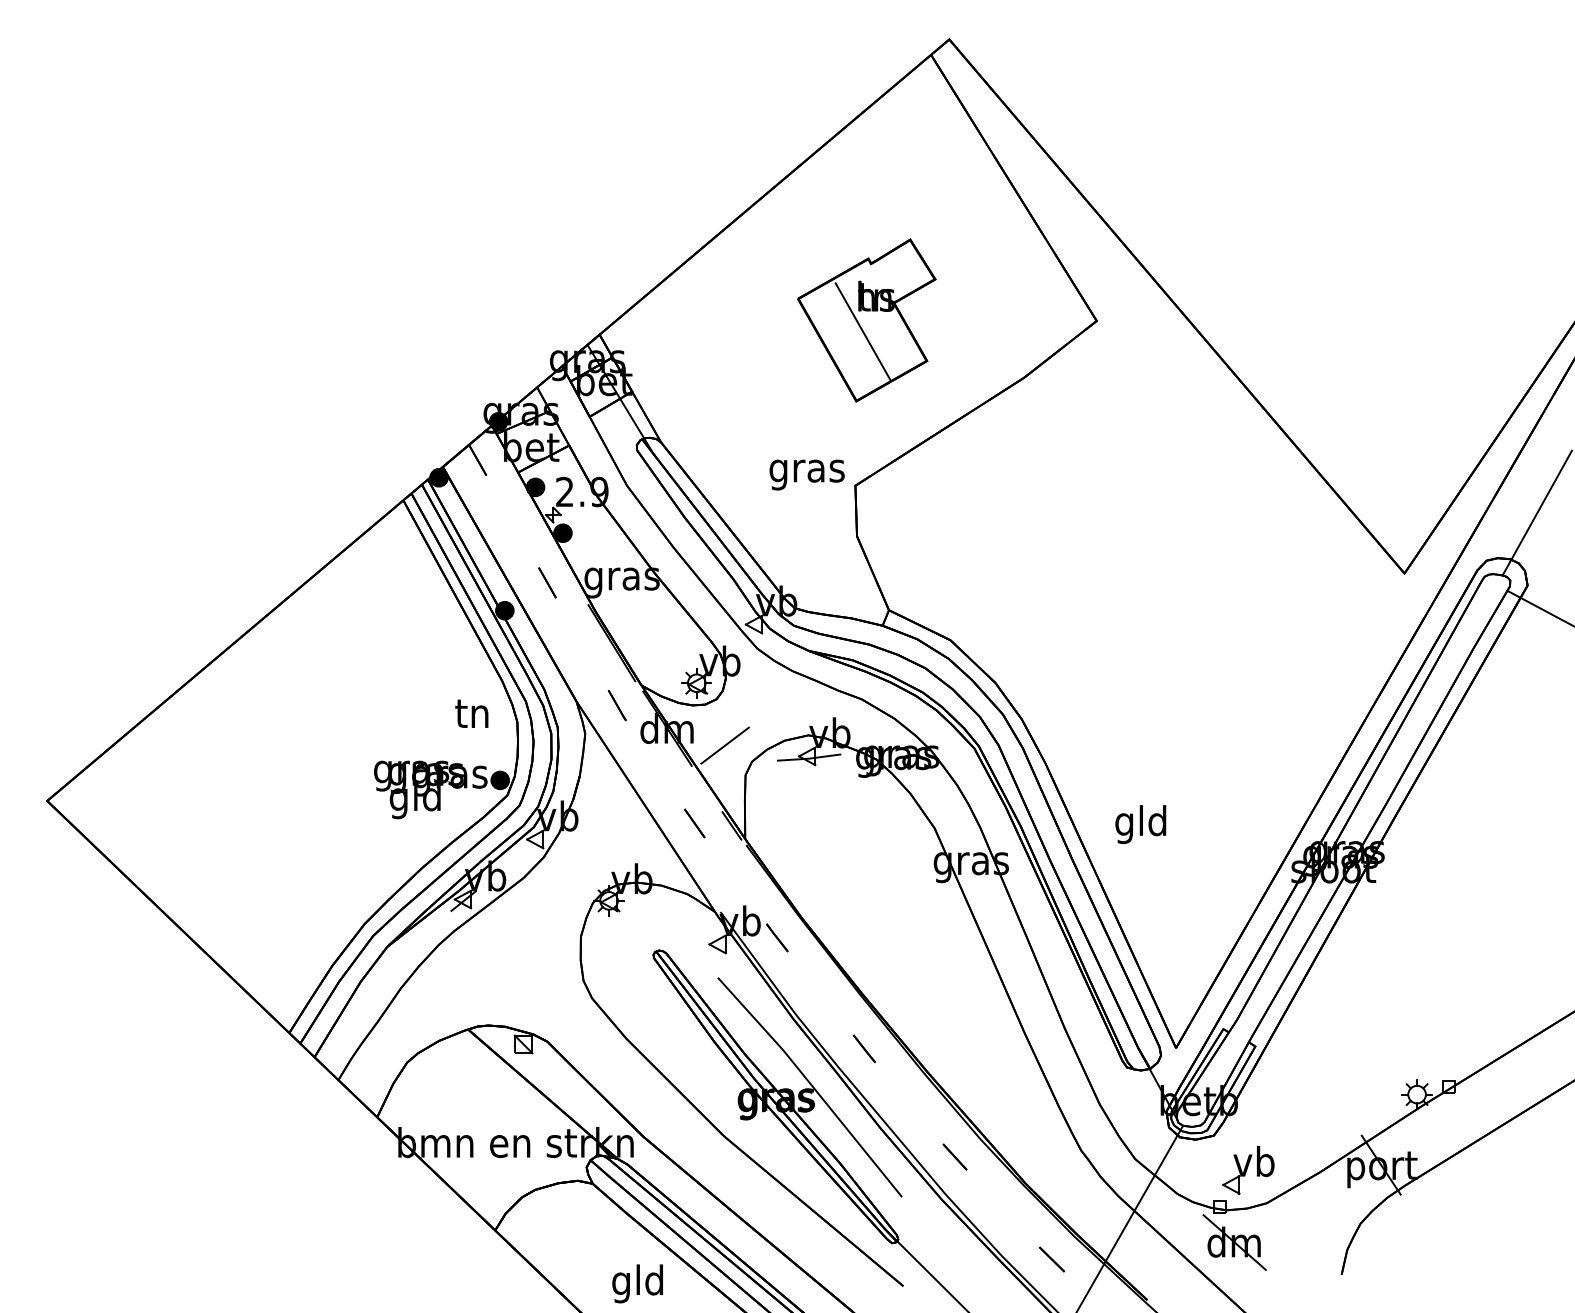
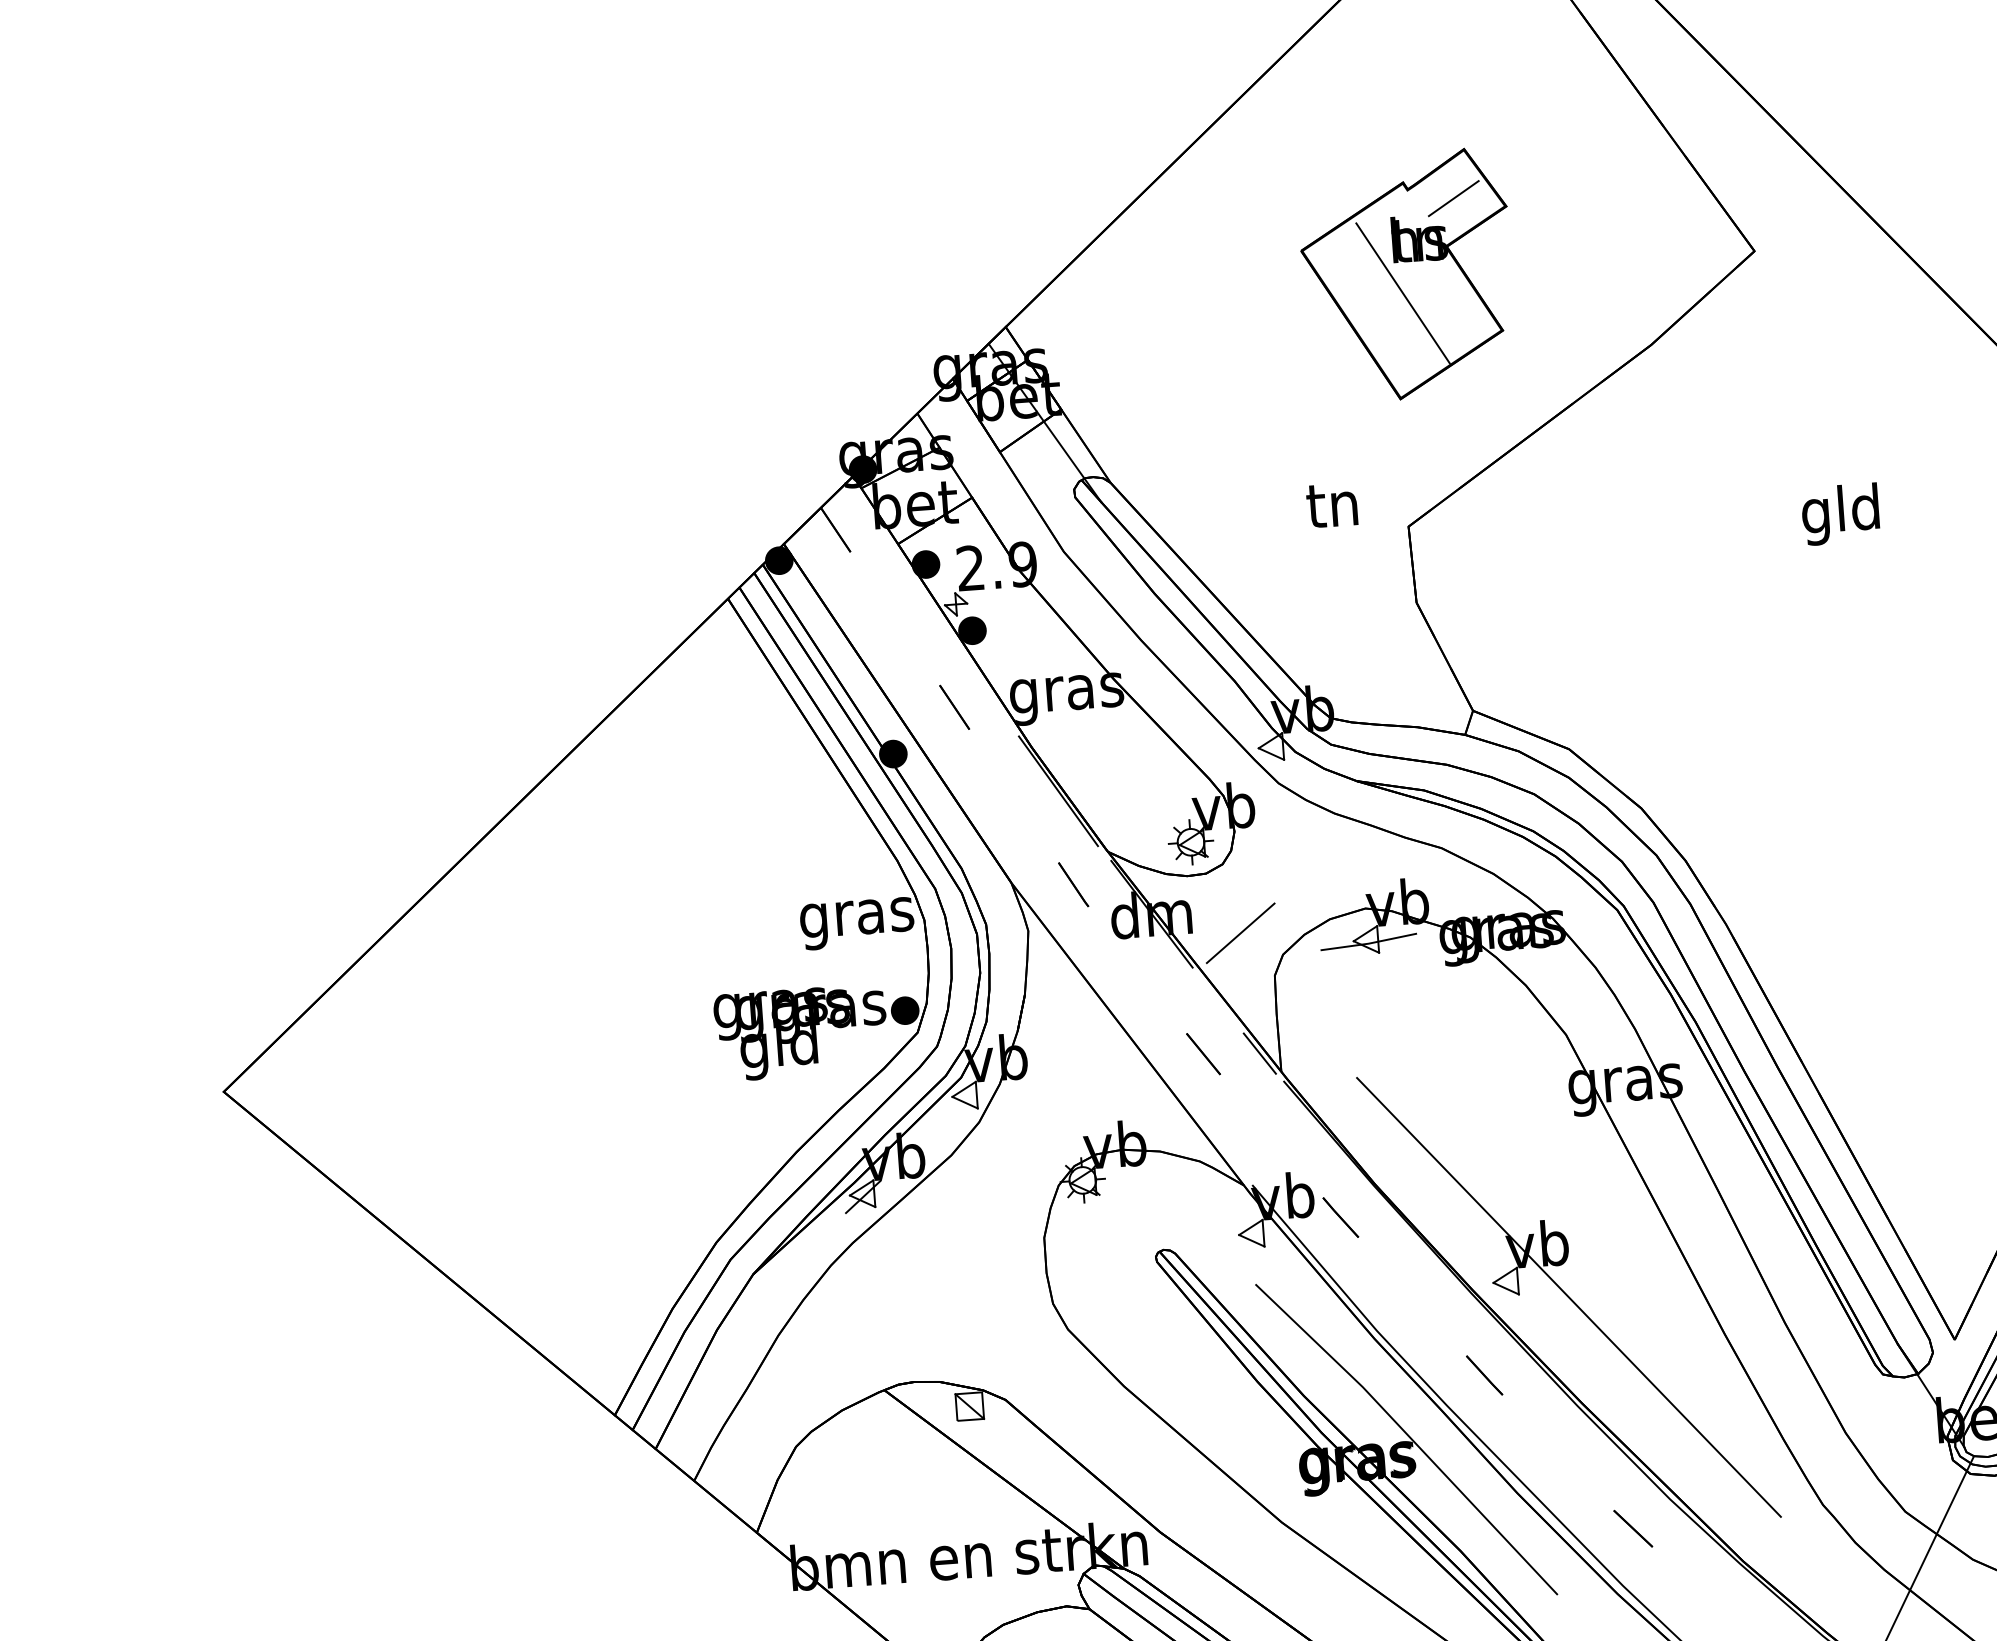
line: (900, 271) -> (1452, 198), added
text: (806, 472) -> (1333, 512), gras -> tn
text: (472, 717) -> (856, 918), tn -> gras
text: (1140, 824) -> (1840, 514), moved
part: (923, 1001) -> (1568, 1297), added

